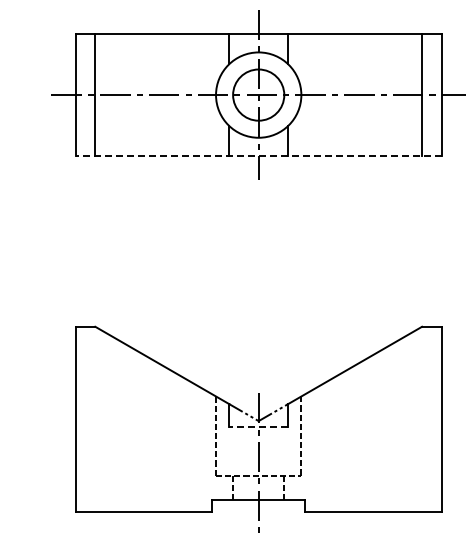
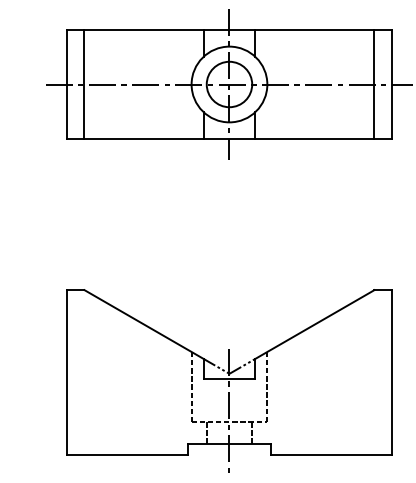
line: (258, 156) -> (229, 138), dashed -> solid
line: (258, 426) -> (229, 378), dashed -> solid

